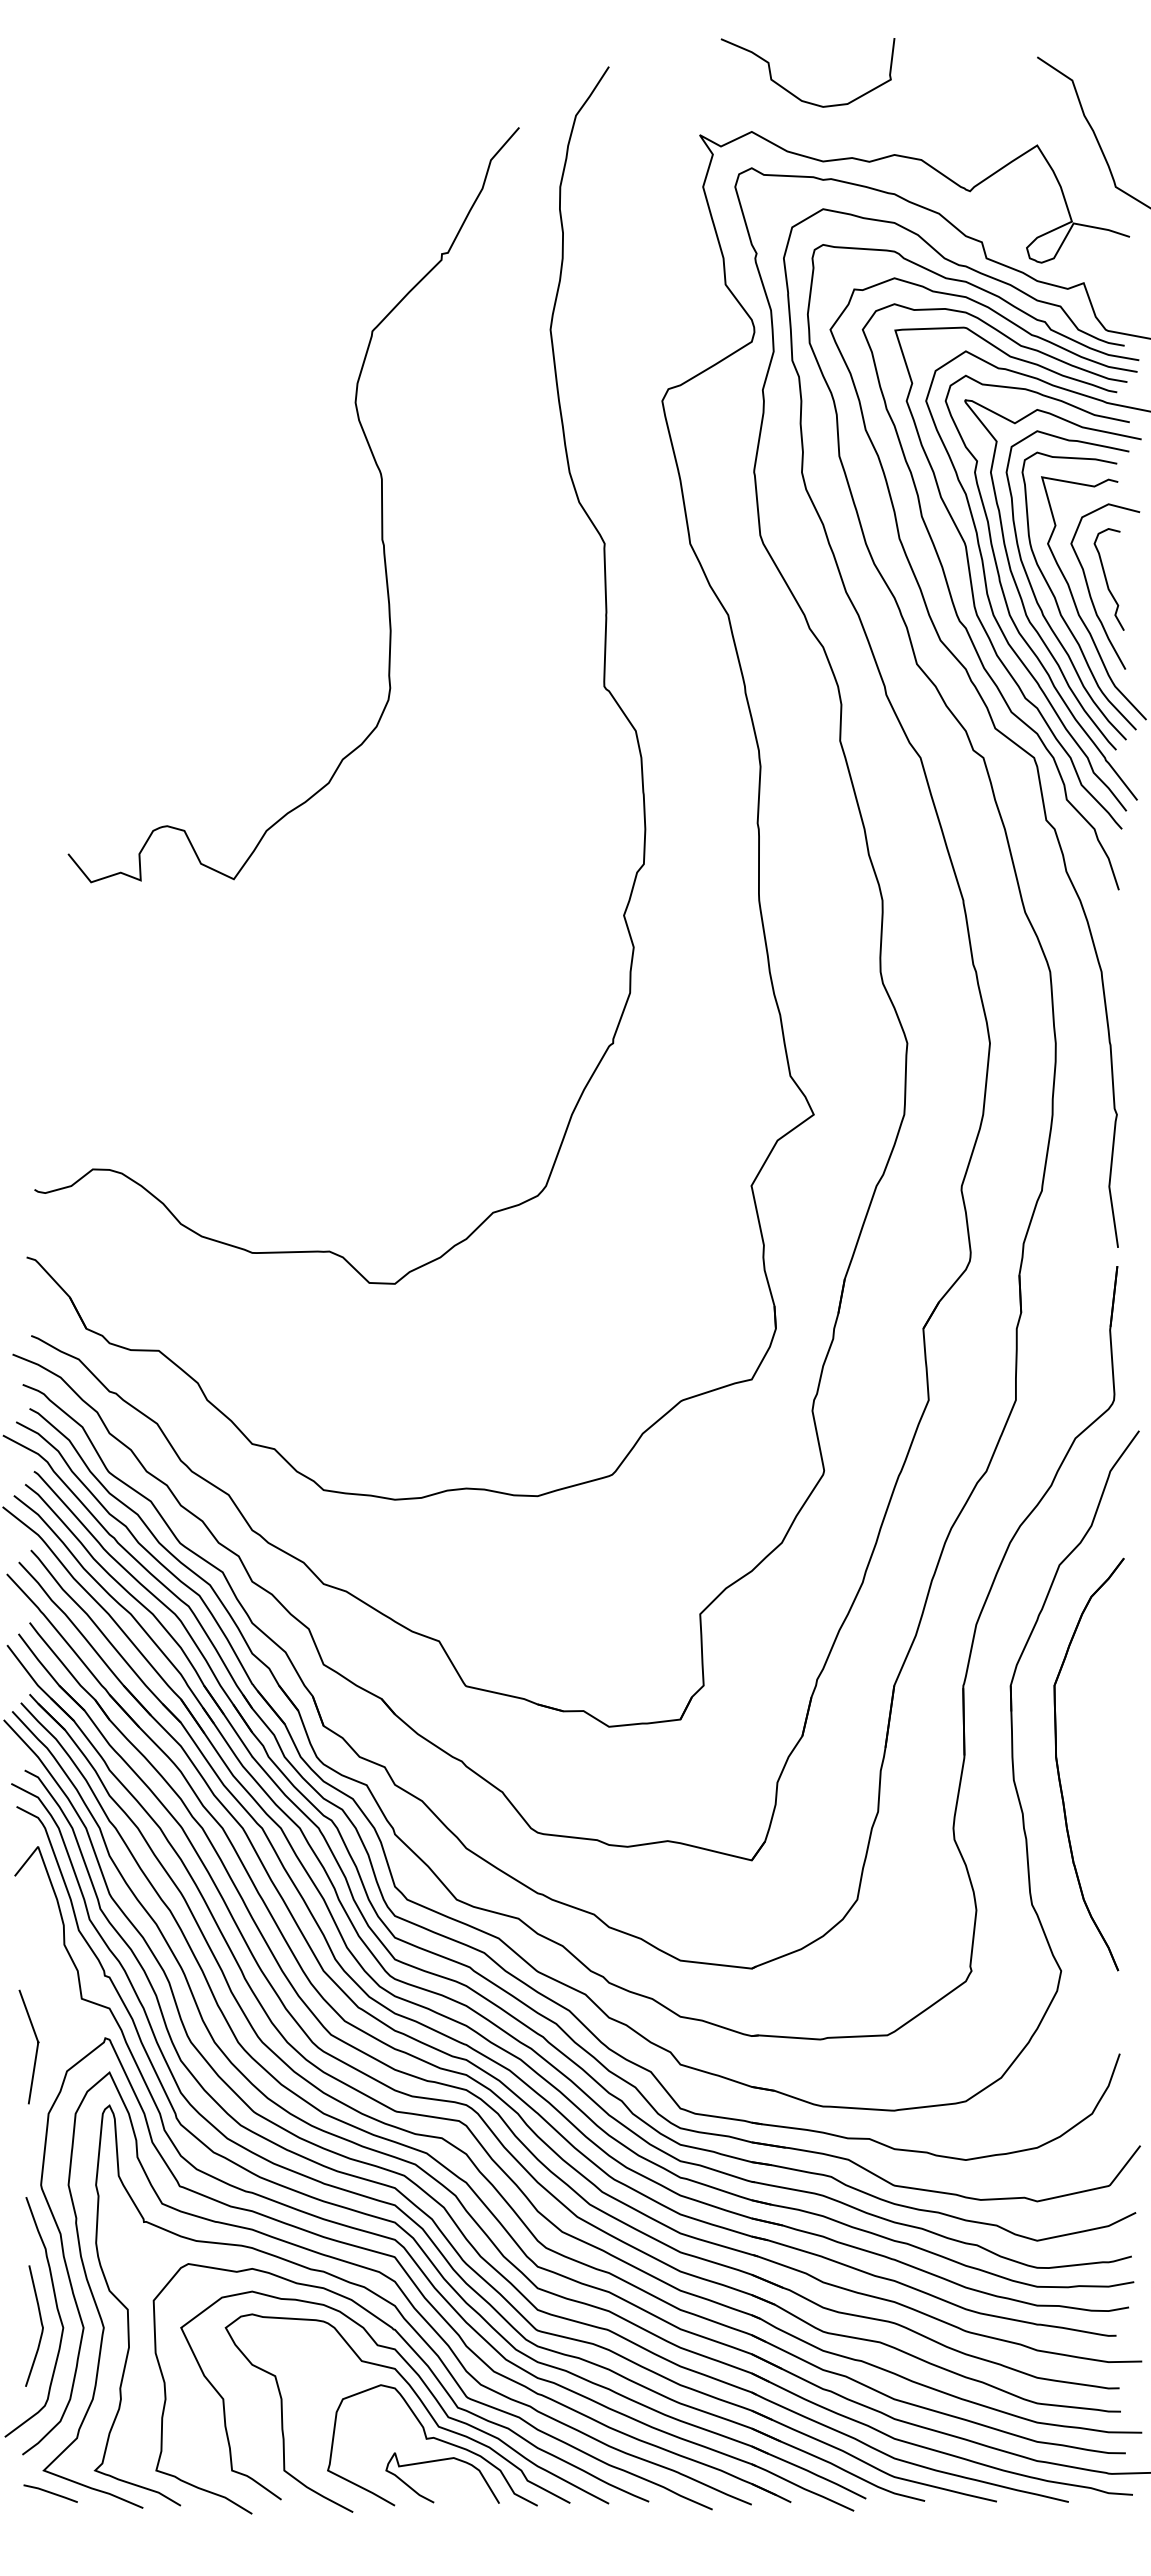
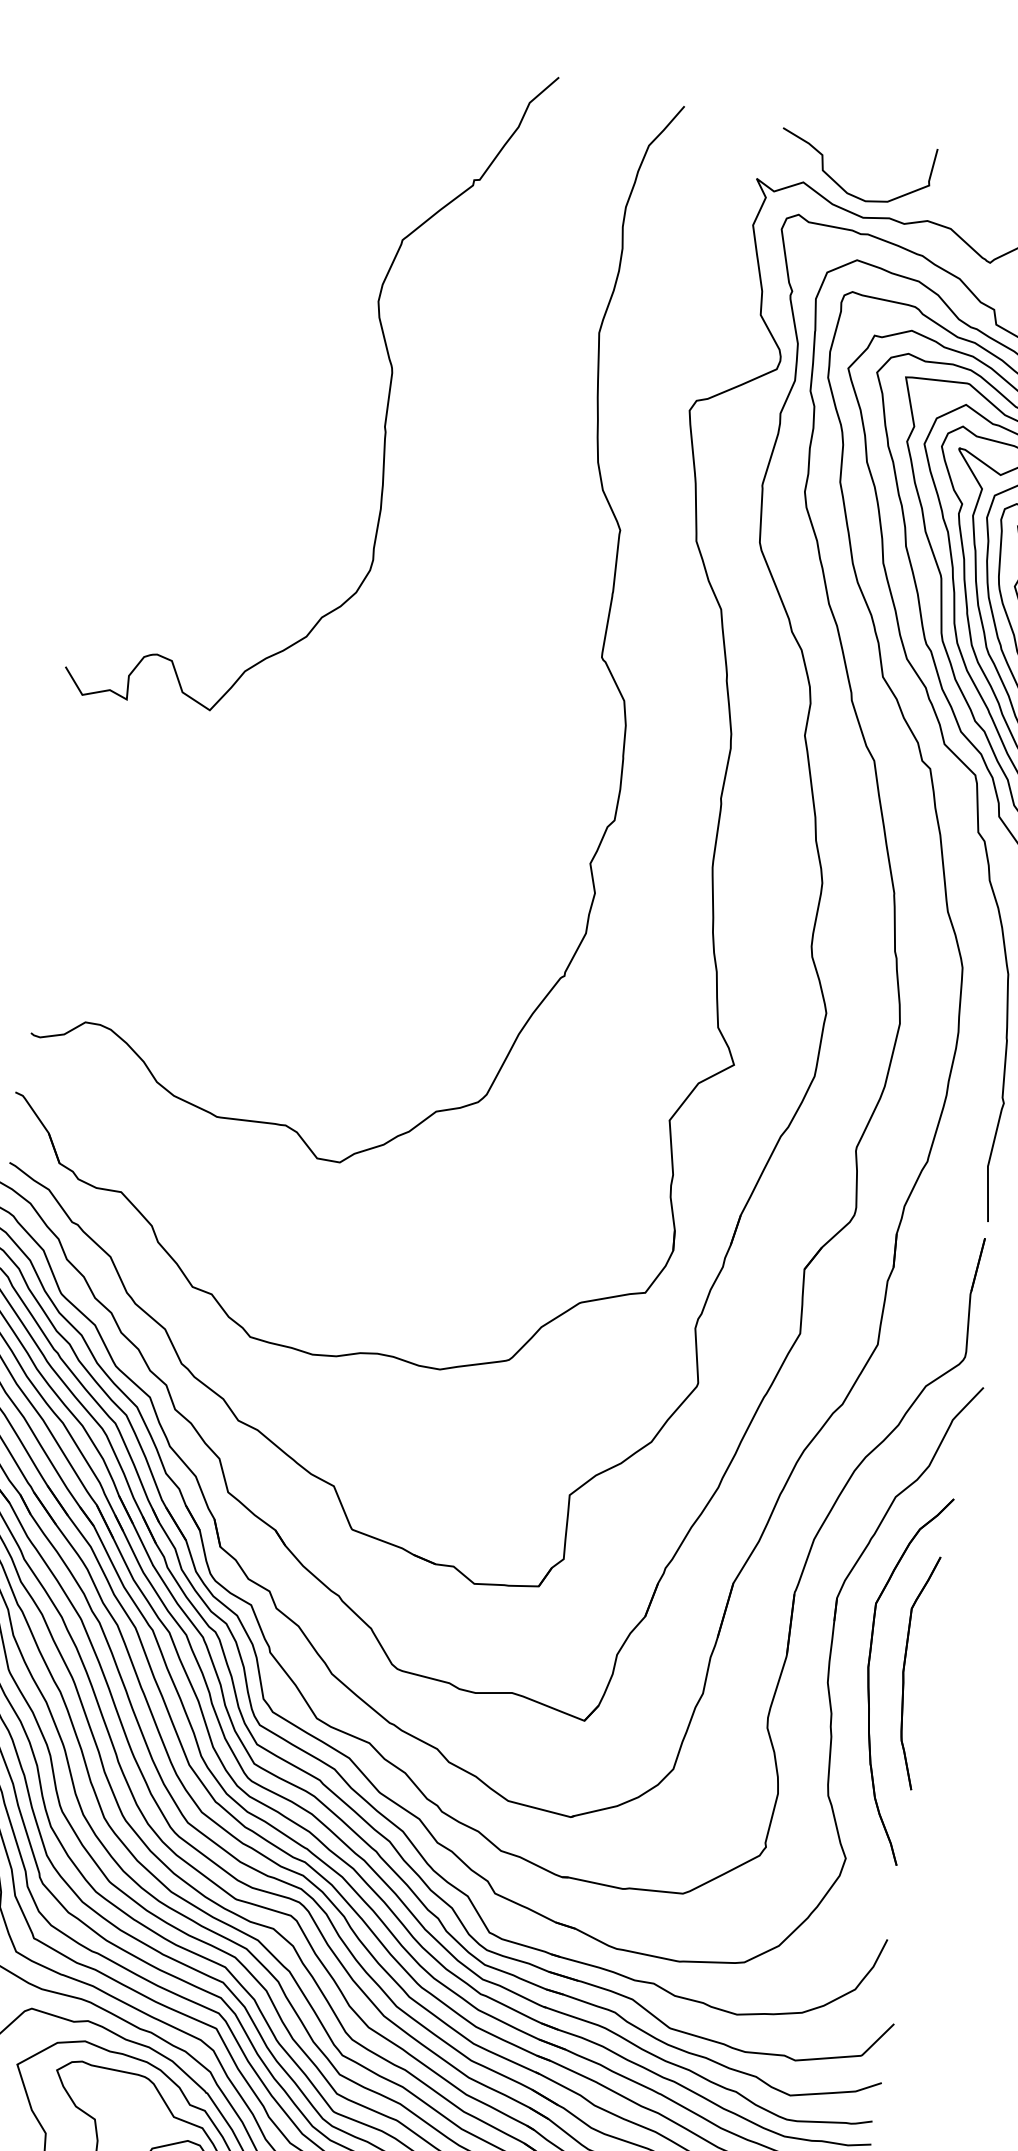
curve: (790, 91) -> (838, 183), moved
curve: (381, 505) -> (388, 396), moved
part: (1096, 1754) -> (904, 1670), added

